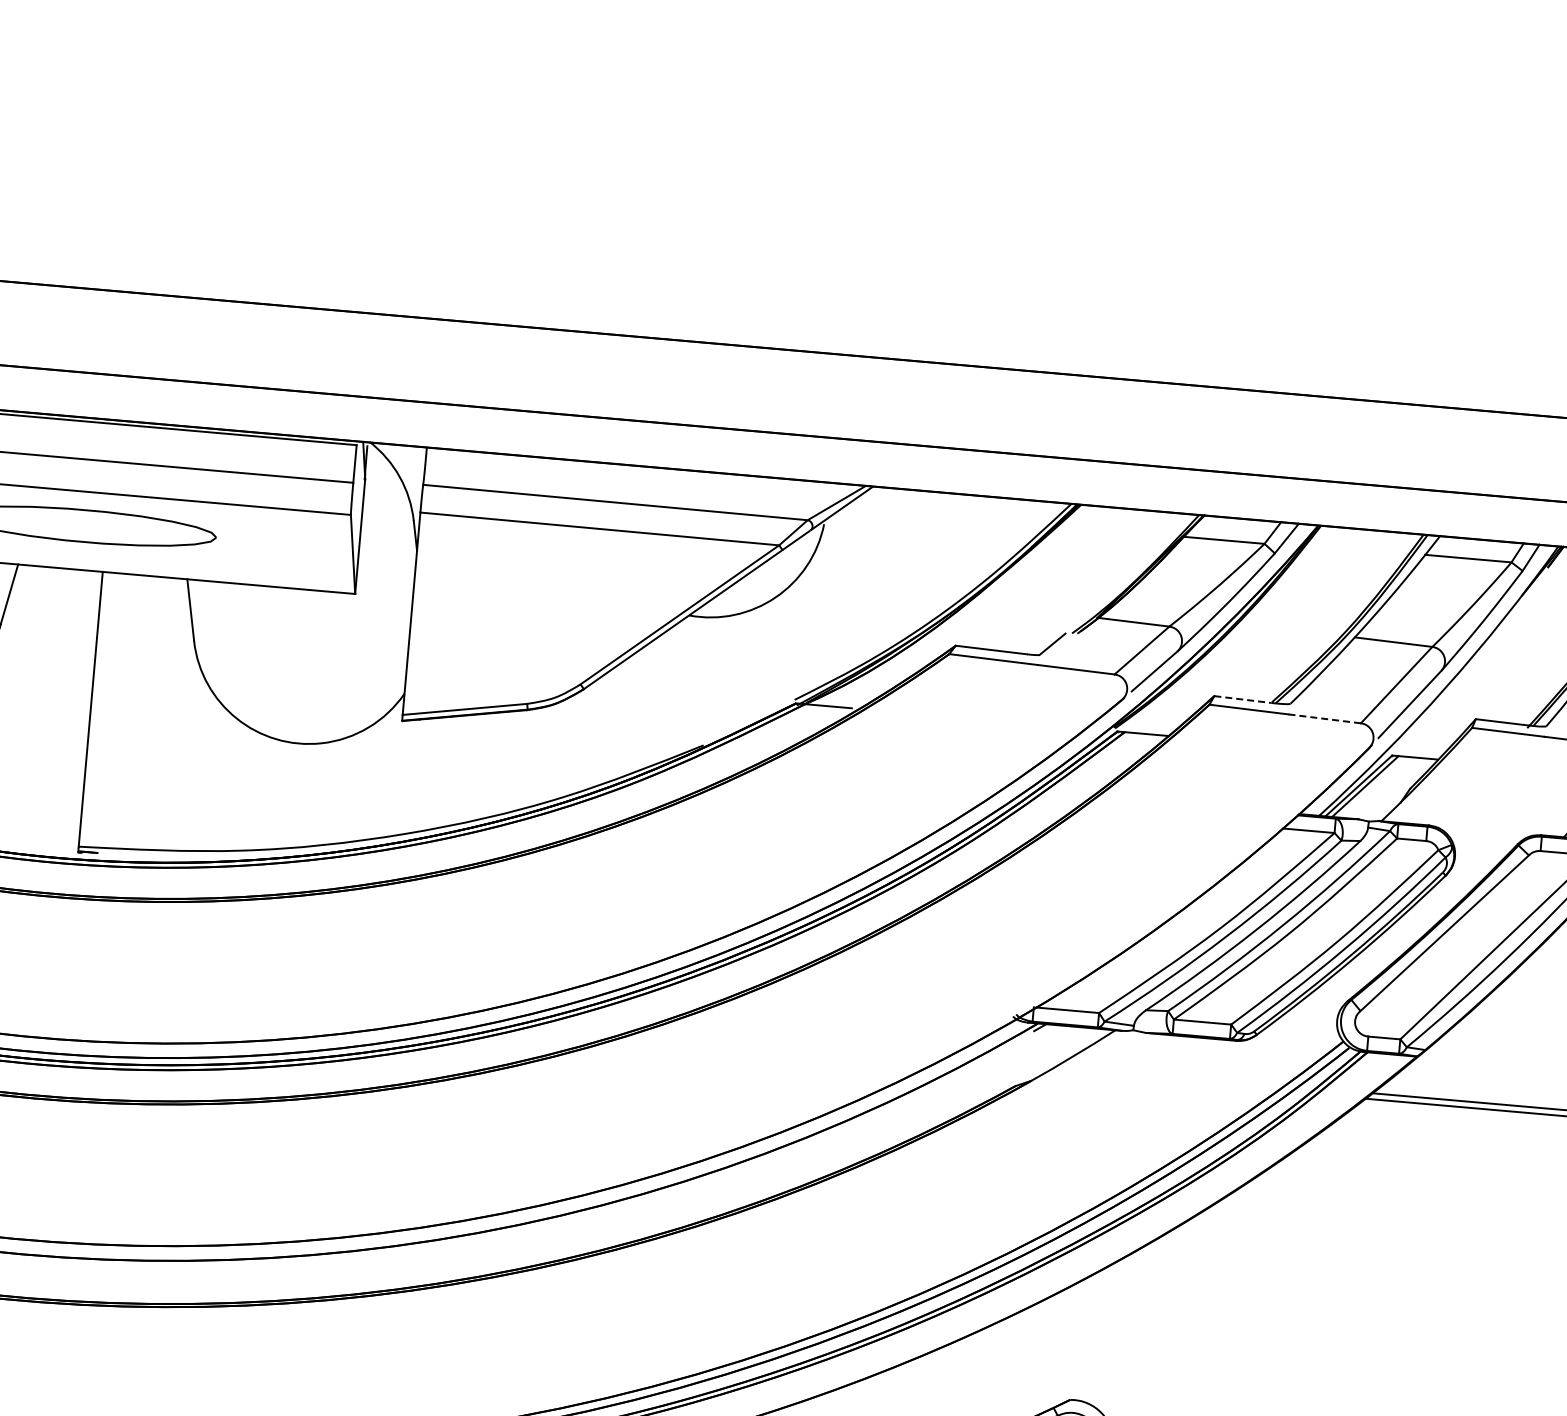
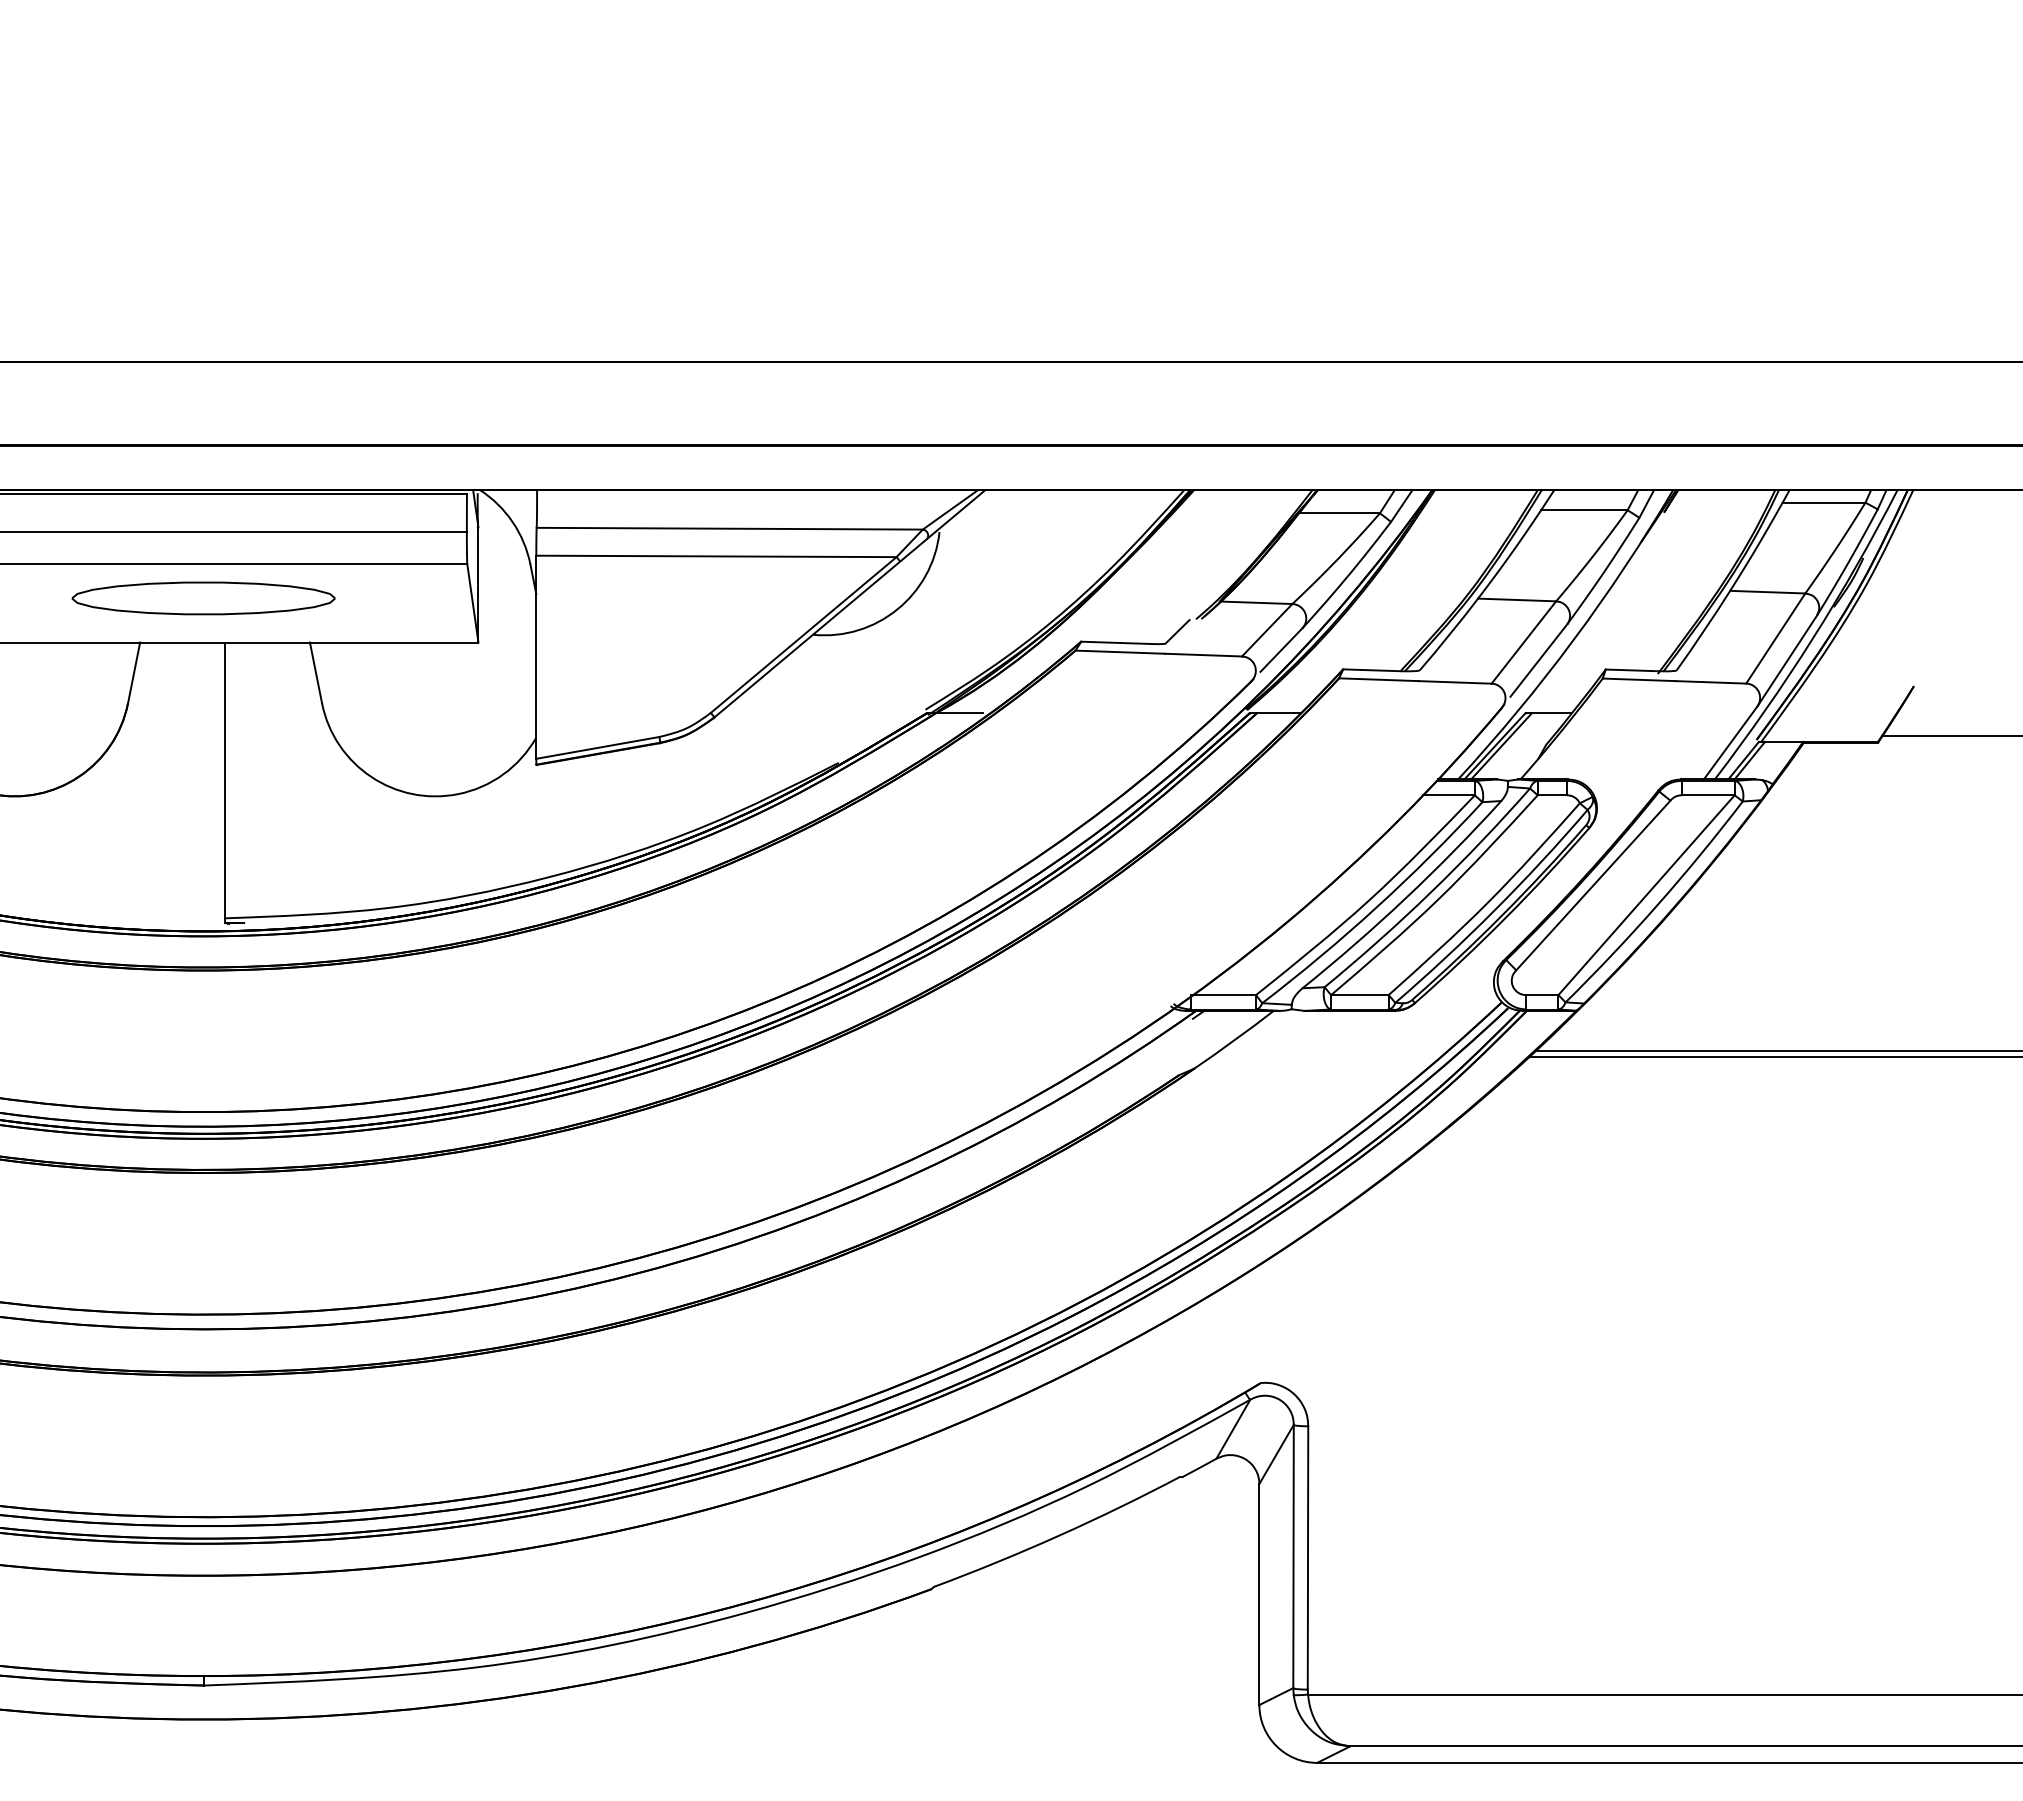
line: (1242, 699) -> (1371, 670), dashed -> solid
line: (1325, 718) -> (1455, 682), dashed -> solid

